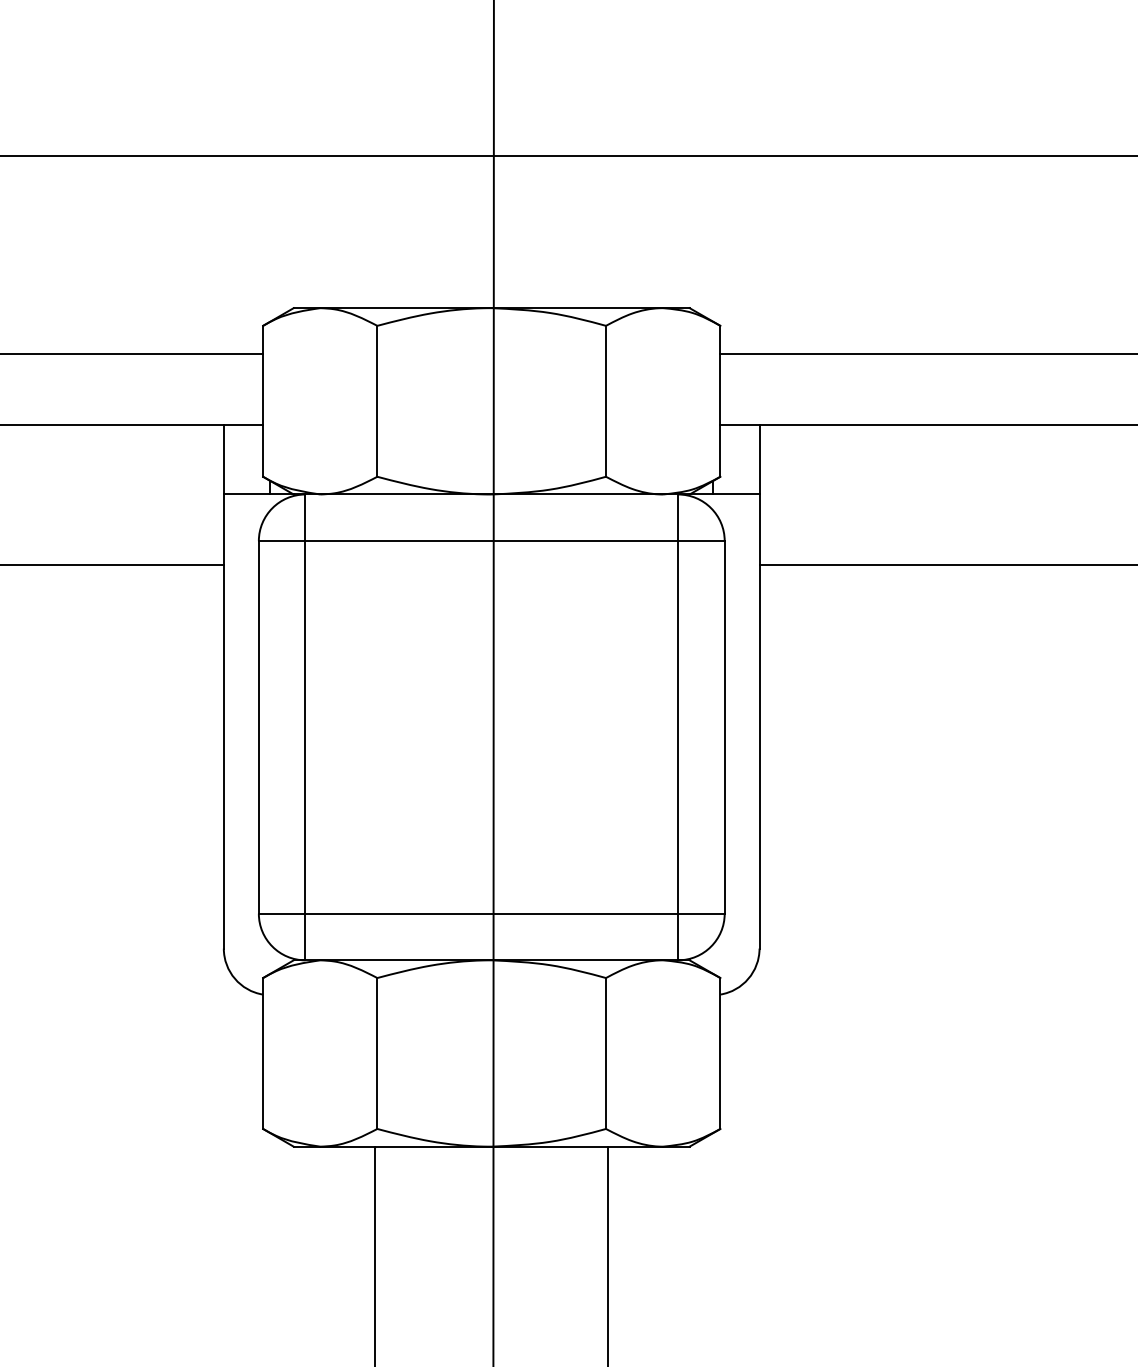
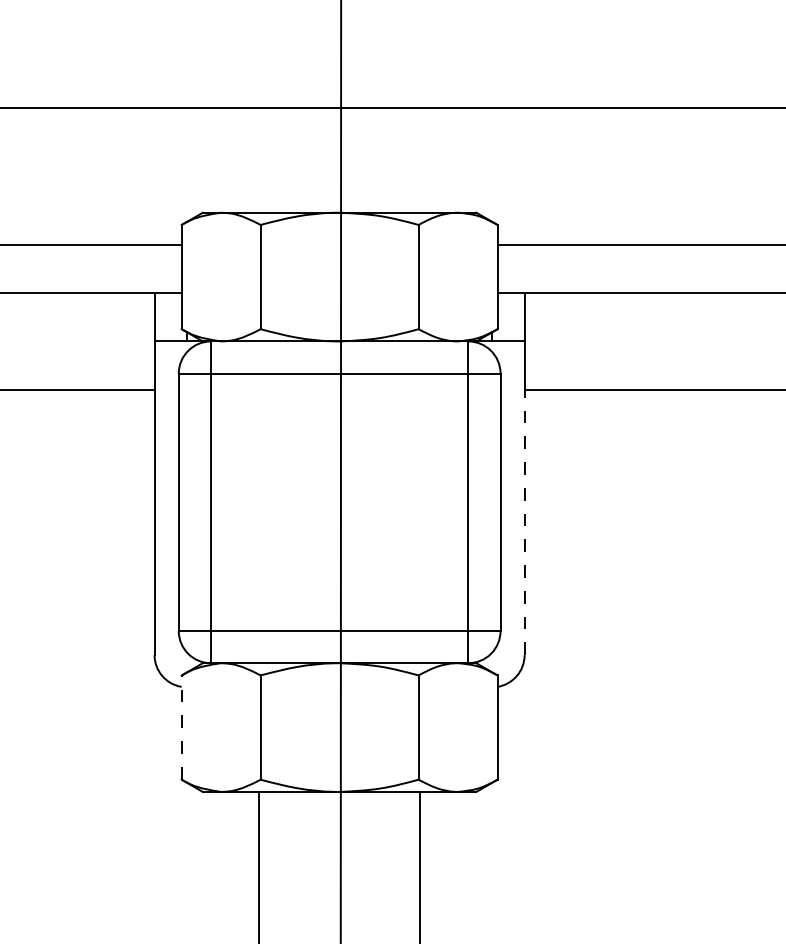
line: (759, 756) -> (524, 522), solid -> dashed
line: (262, 1053) -> (181, 727), solid -> dashed

